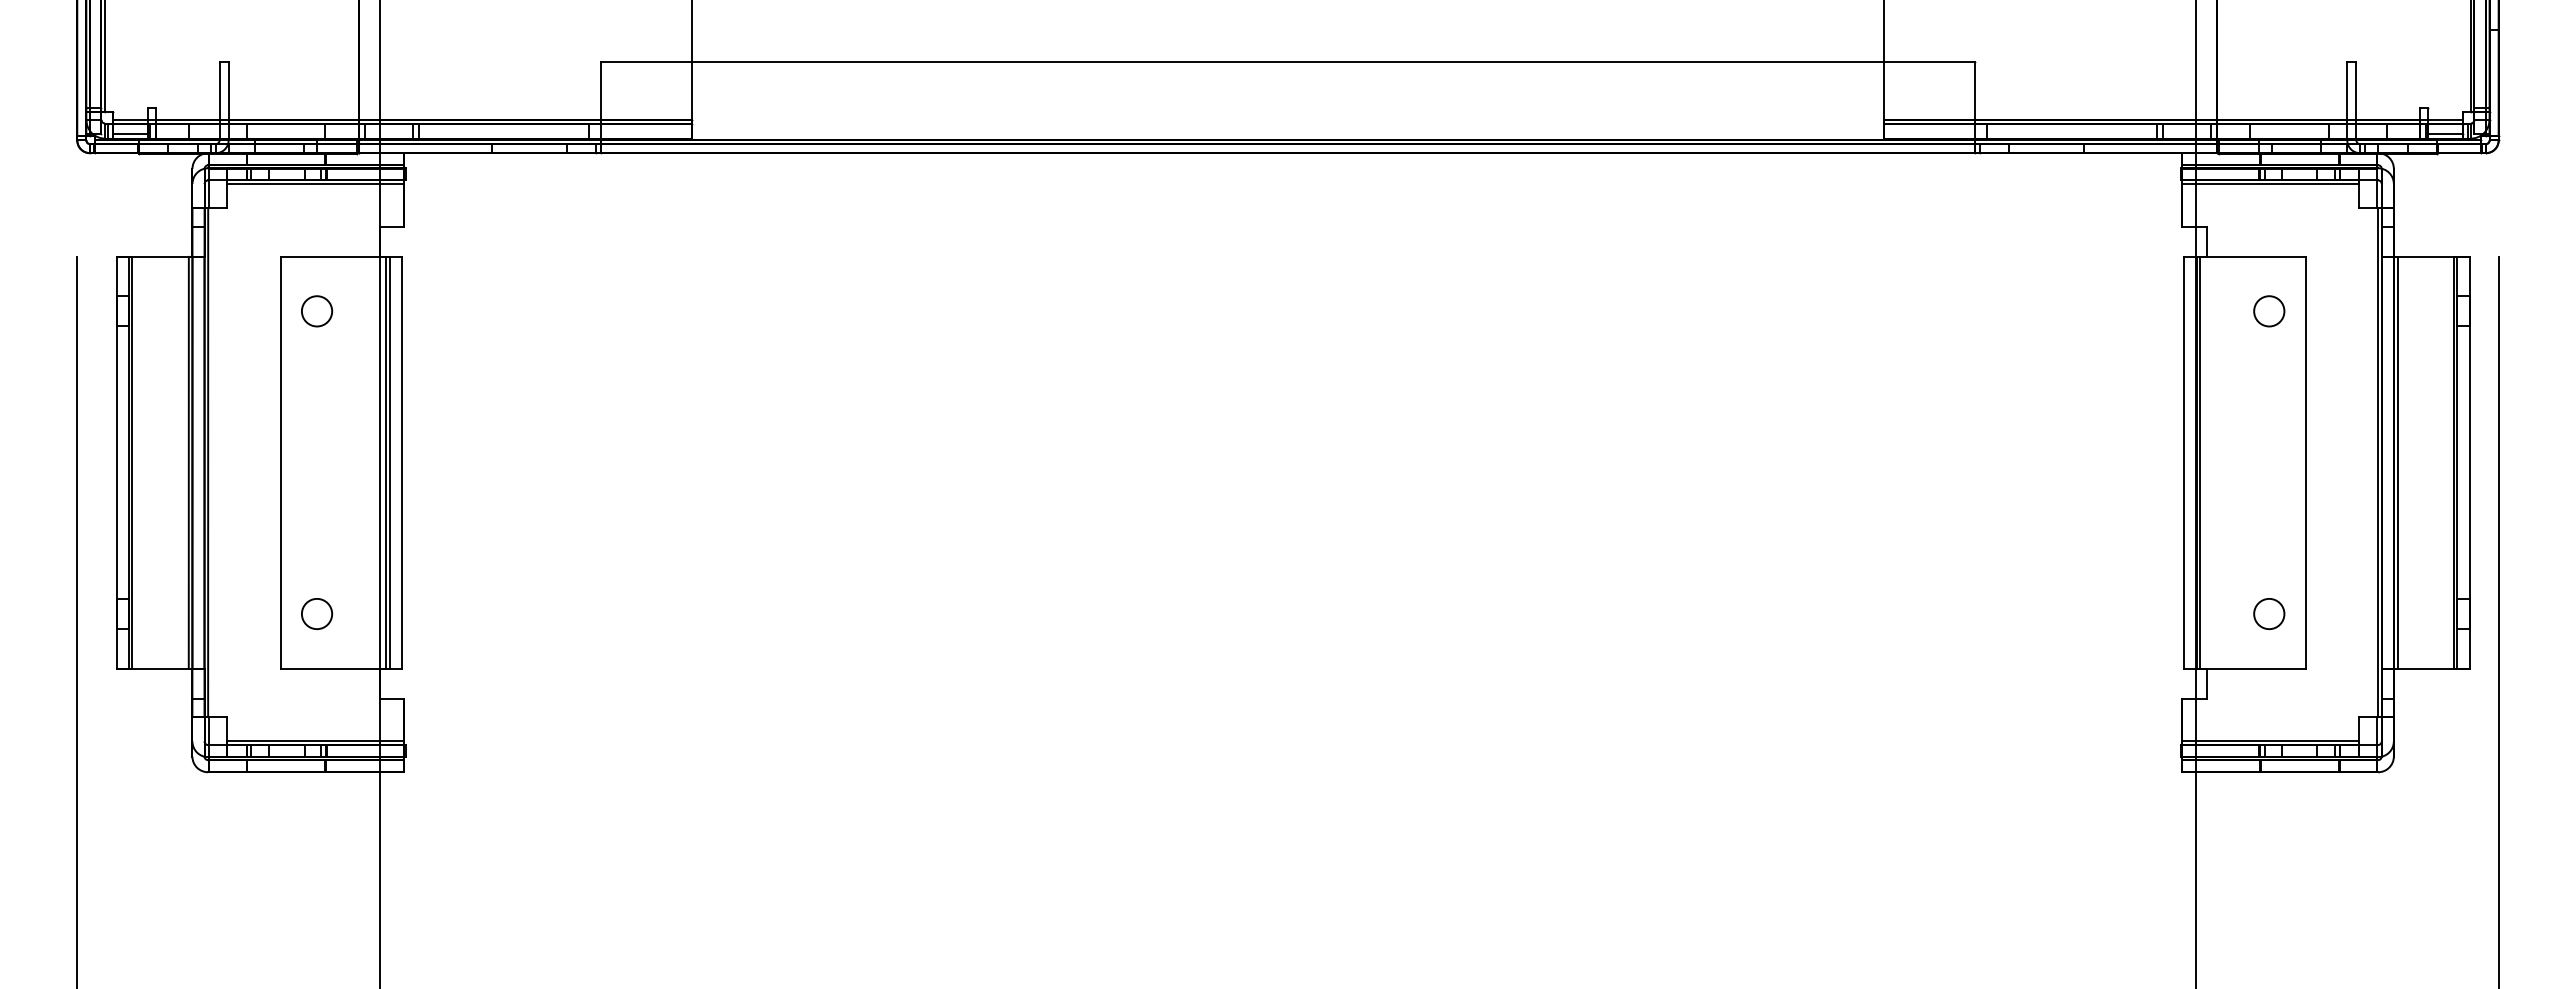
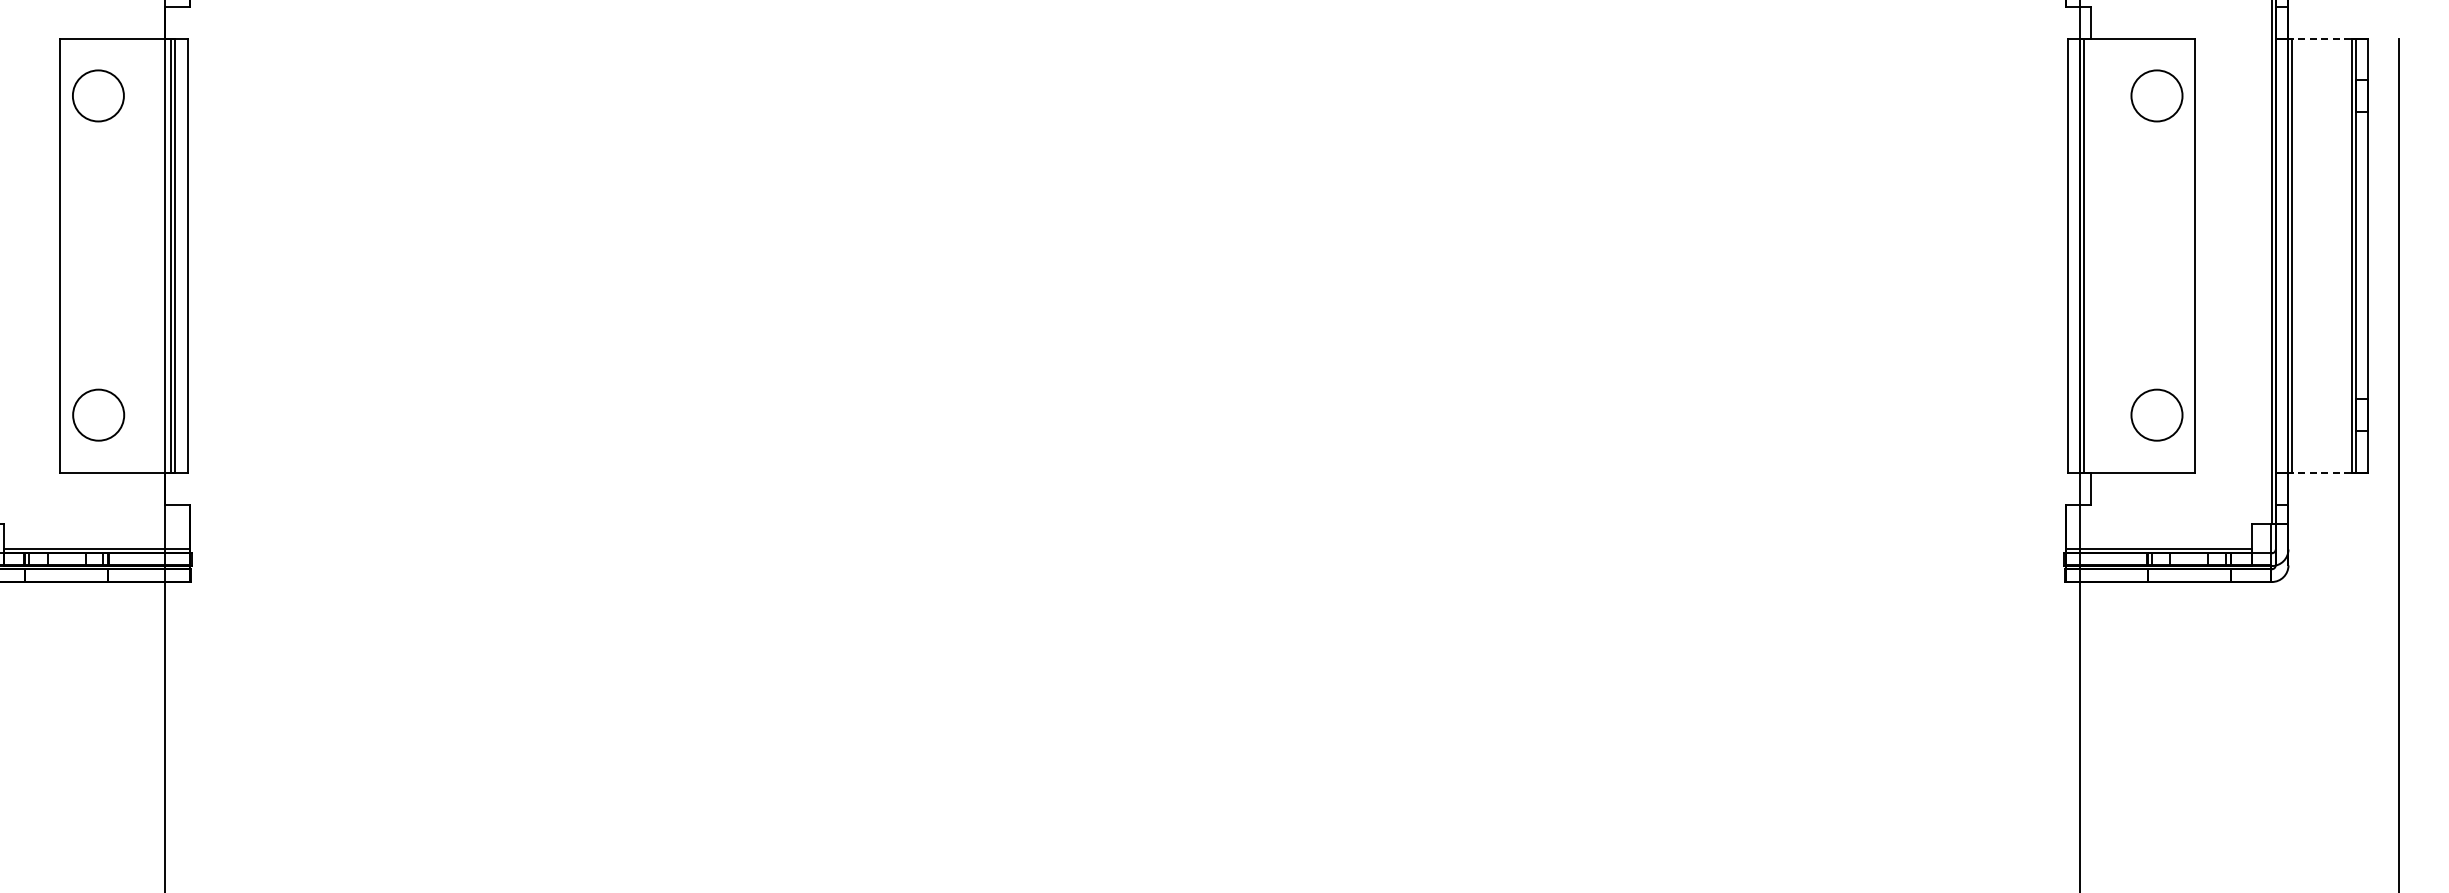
line: (2425, 256) -> (2321, 38), solid -> dashed
circle: (317, 311) -> (99, 96), size x1.6
circle: (2269, 311) -> (2157, 96), size x1.6
circle: (316, 613) -> (98, 414), size x1.6
circle: (2269, 613) -> (2157, 414), size x1.6
line: (2425, 668) -> (2321, 472), solid -> dashed

